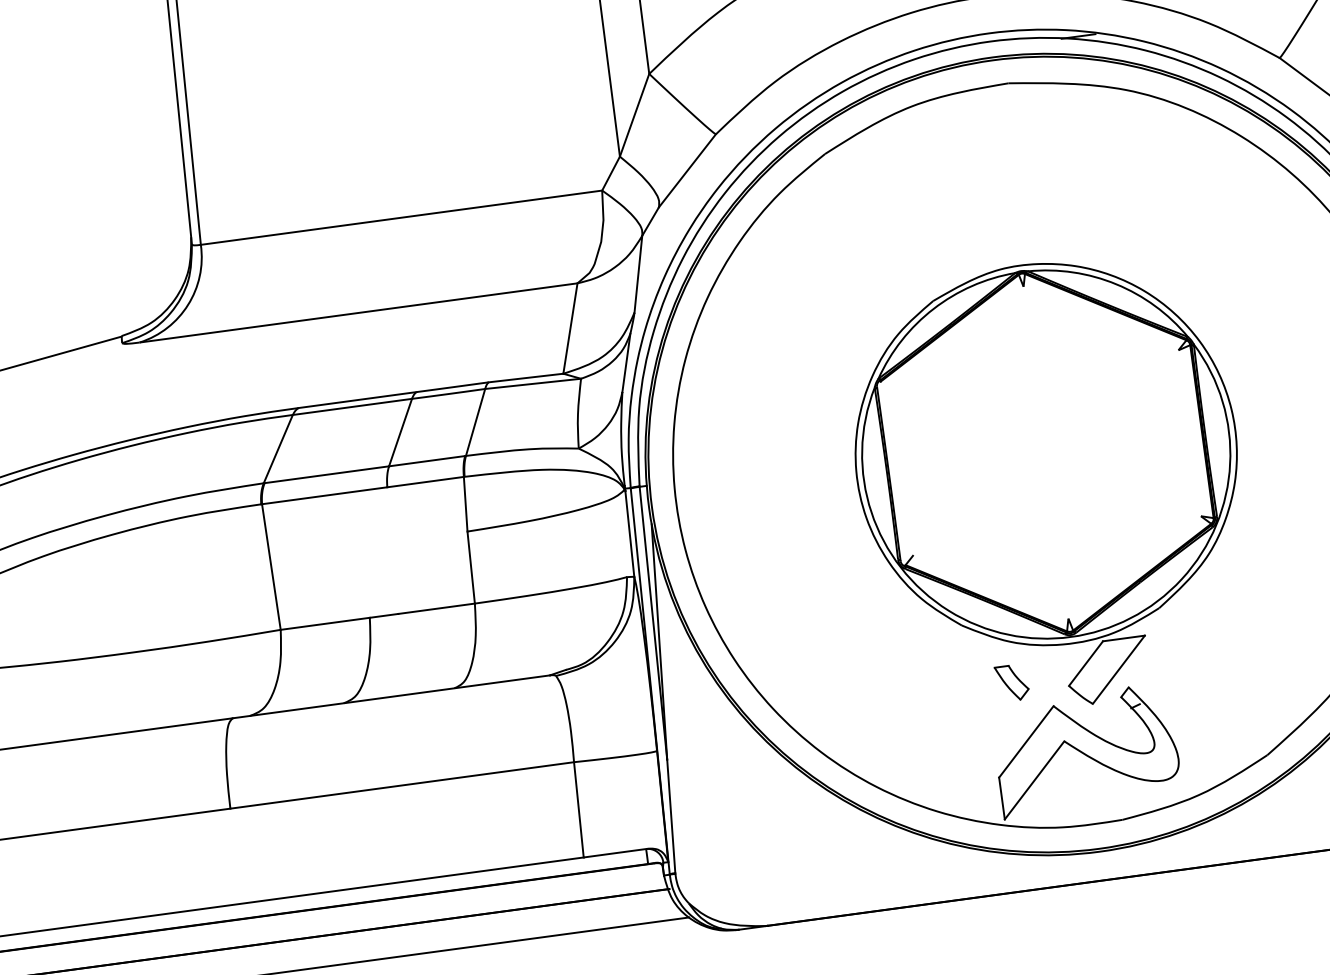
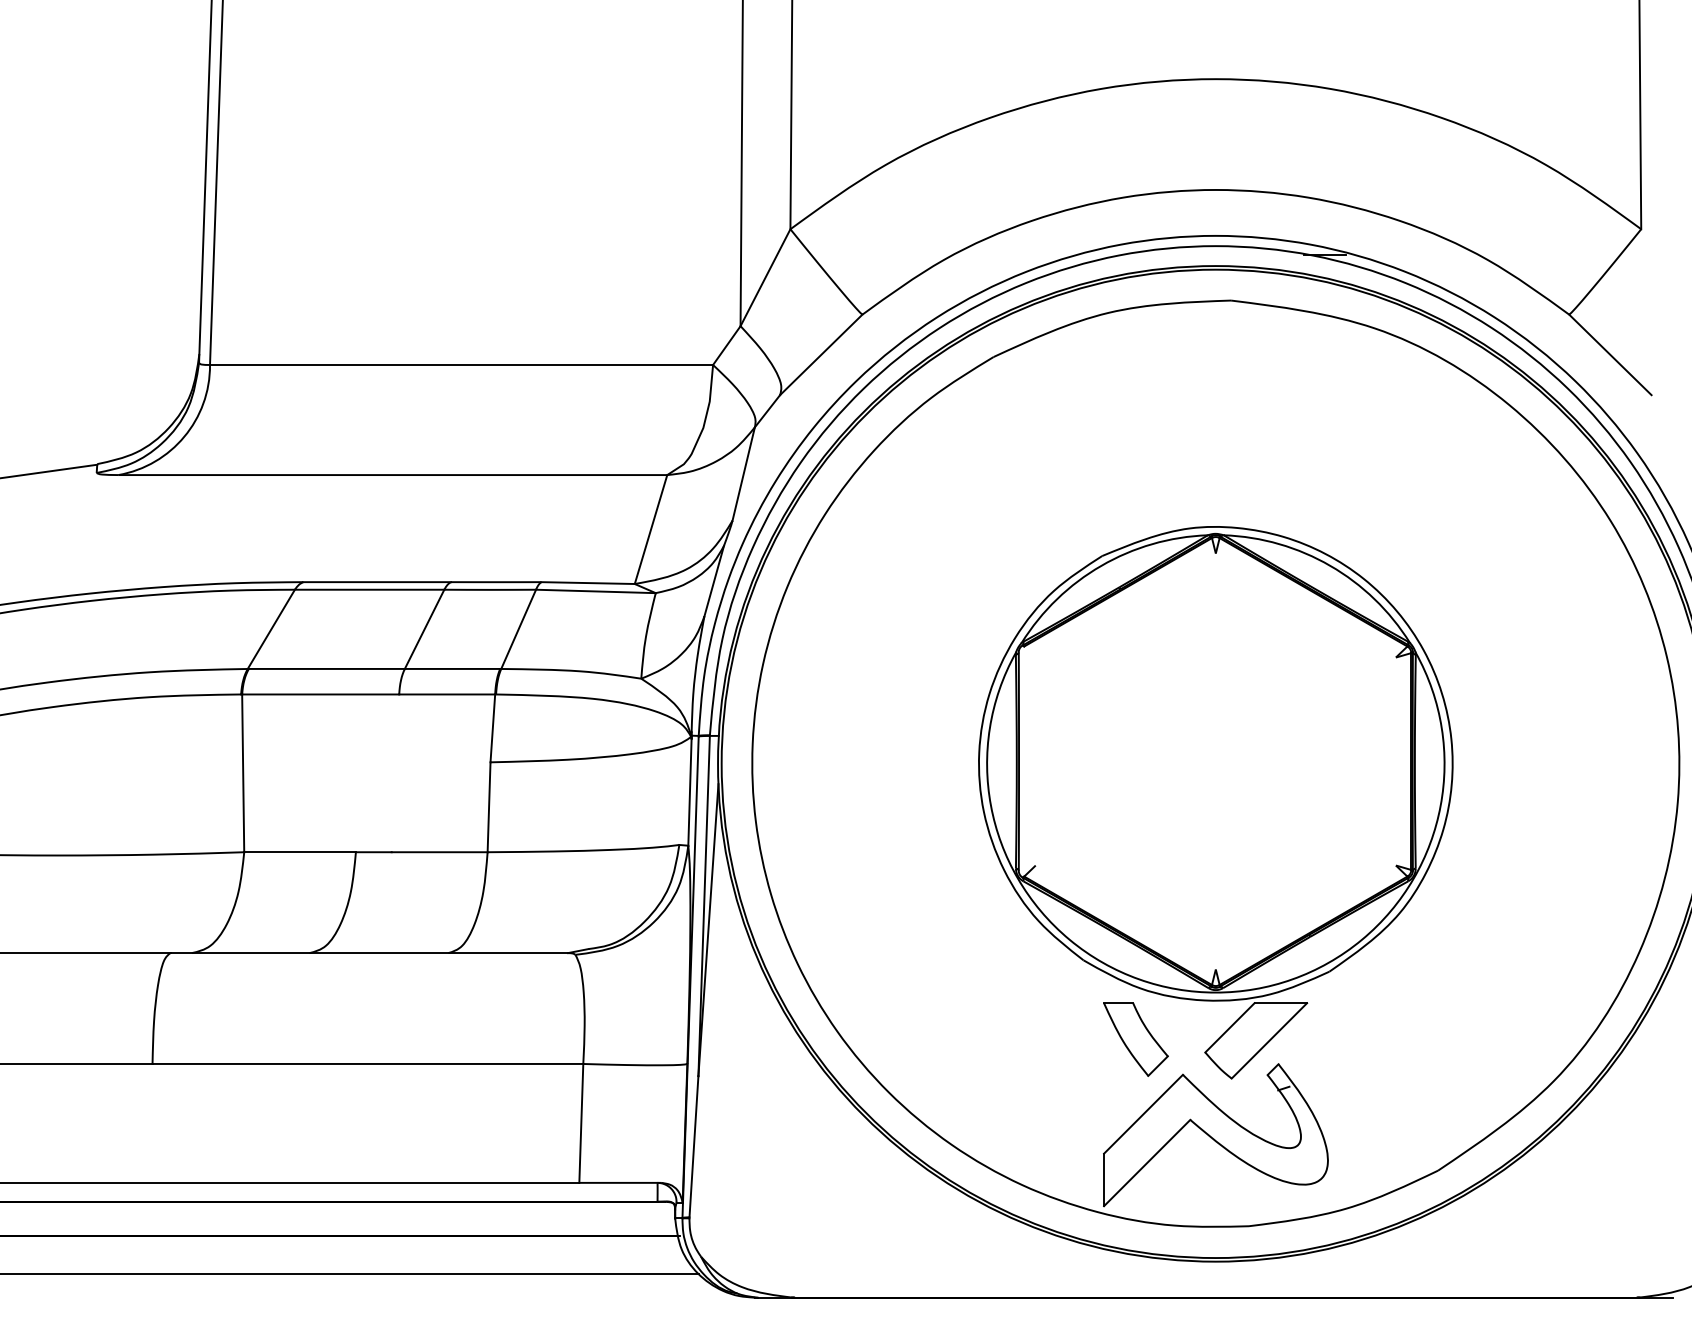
part: (1011, 683) -> (1135, 1039), size x1.67

